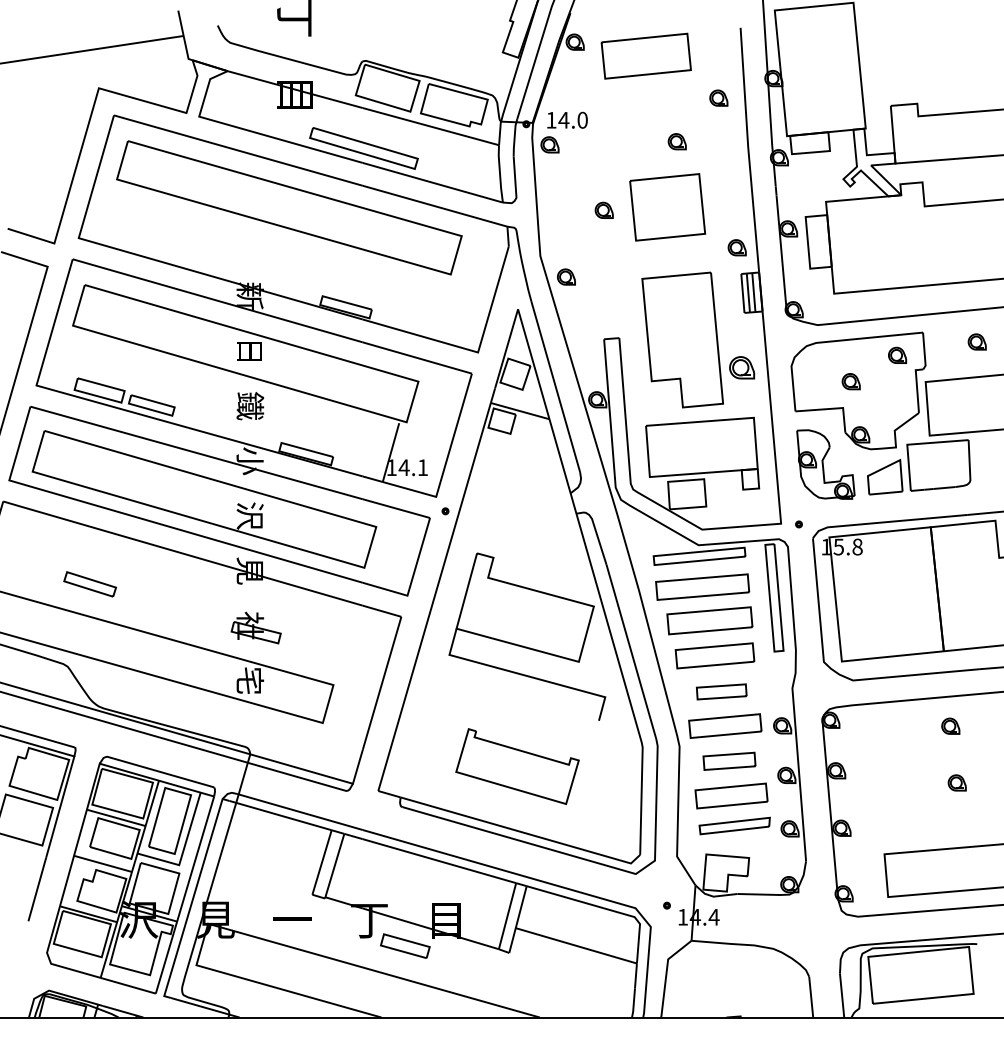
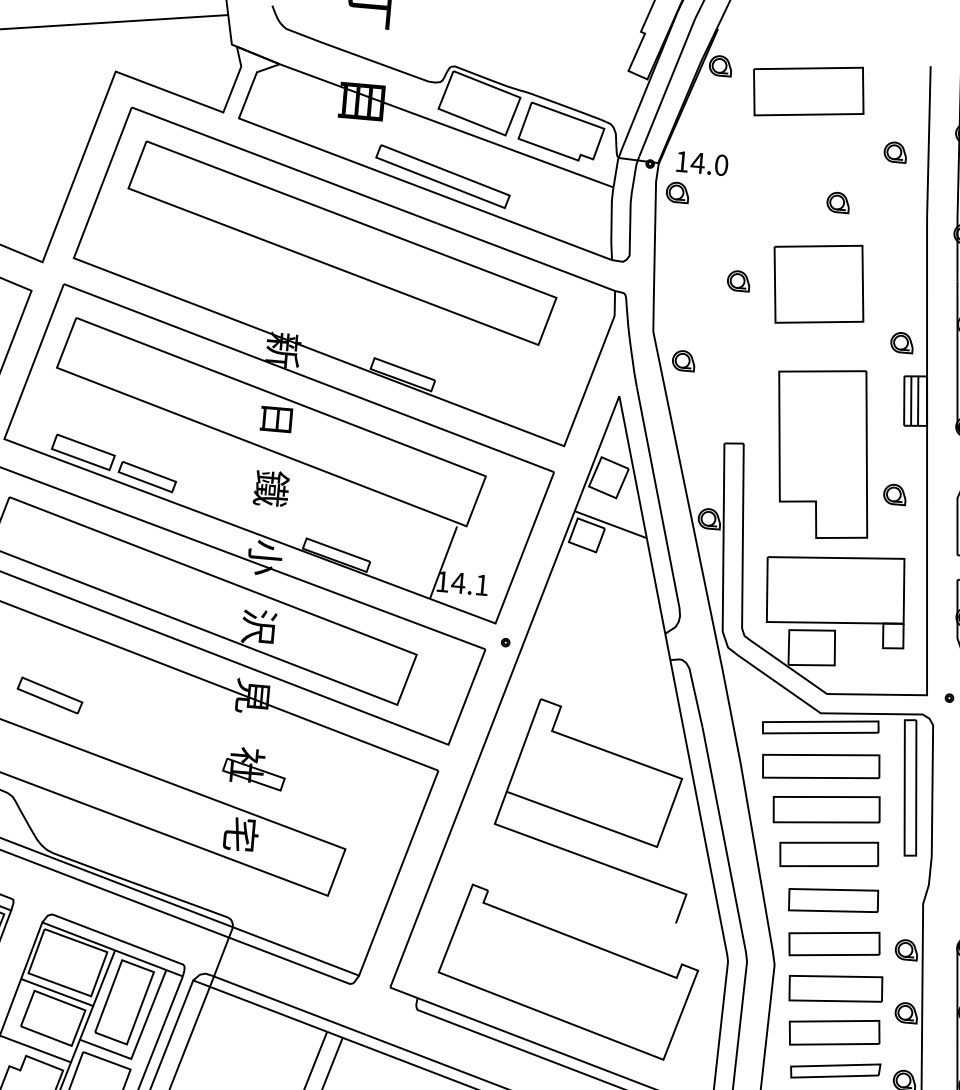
part: (741, 367) -> (894, 494), size x0.71
part: (721, 691) -> (833, 900), size x1.43
part: (729, 761) -> (835, 989), size x1.43
part: (517, 766) -> (568, 972), size x1.67

